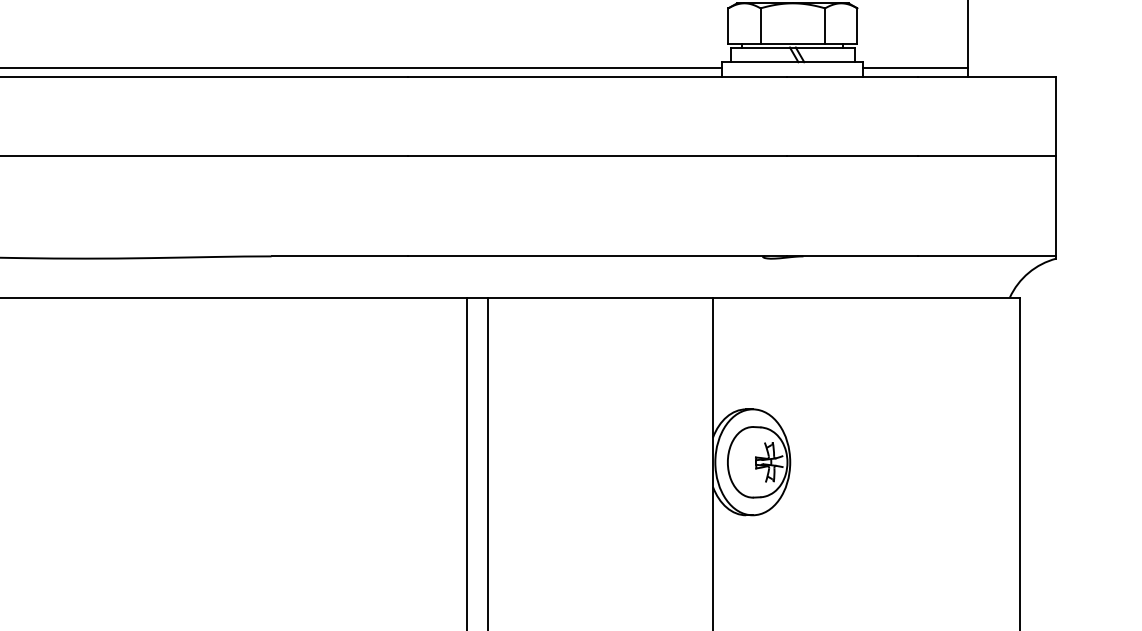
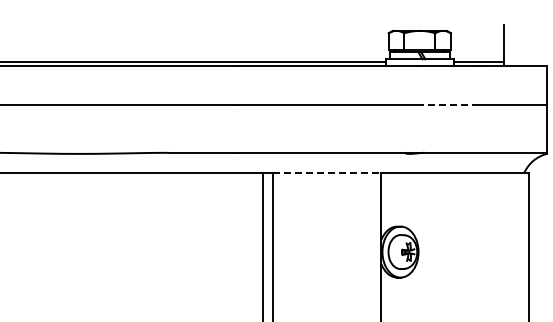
line: (852, 156) -> (448, 104), solid -> dashed
line: (601, 297) -> (327, 172), solid -> dashed

